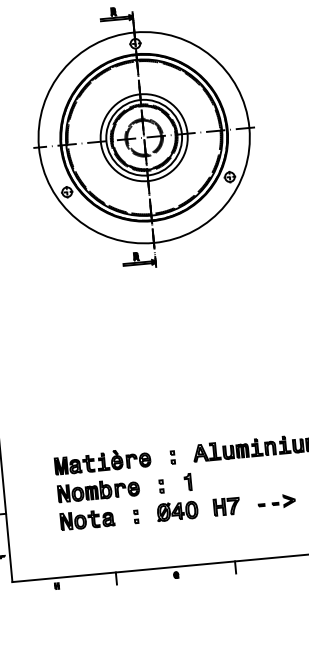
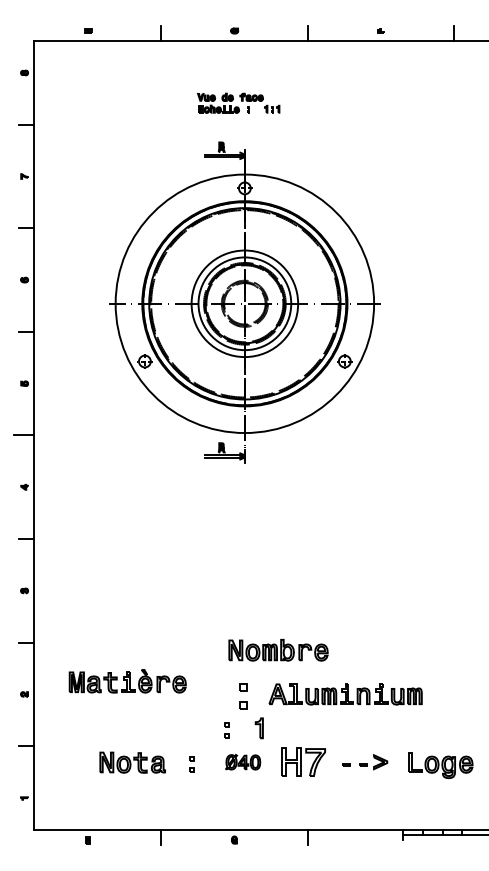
part: (172, 457) -> (243, 696), size x1.6
part: (102, 461) -> (127, 681), moved
part: (98, 490) -> (278, 650), moved
part: (226, 506) -> (303, 762), size x1.4
part: (176, 510) -> (242, 761), size x0.7

